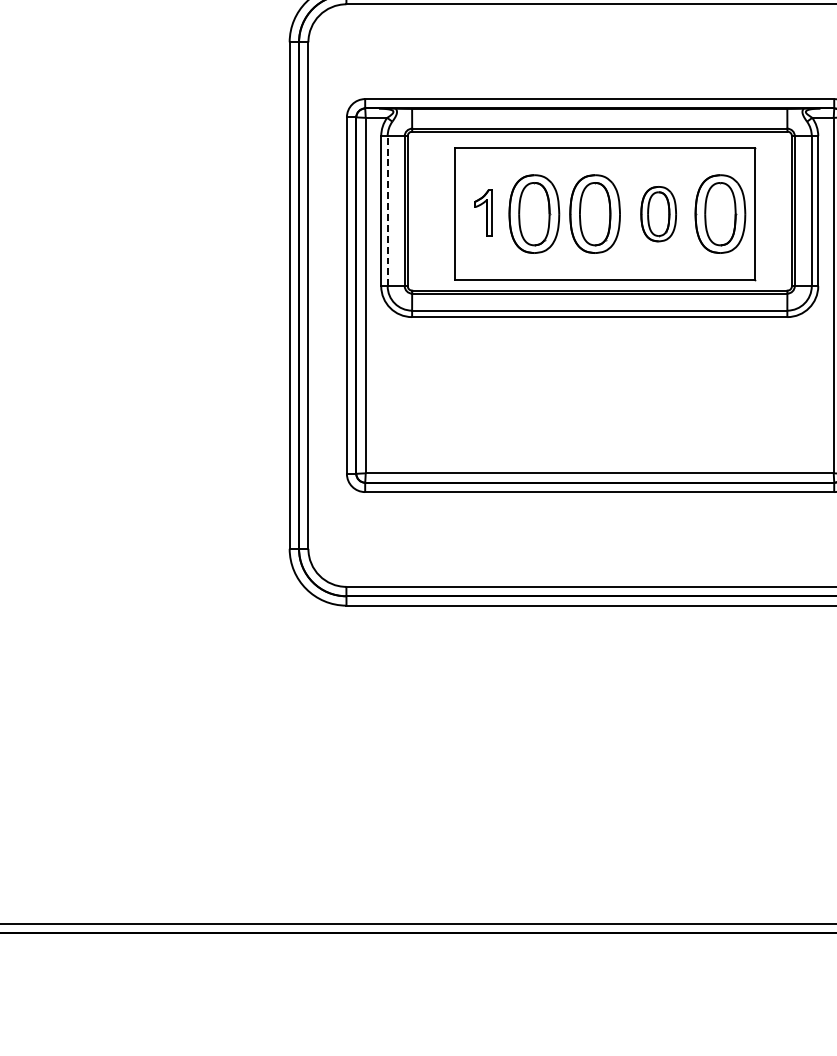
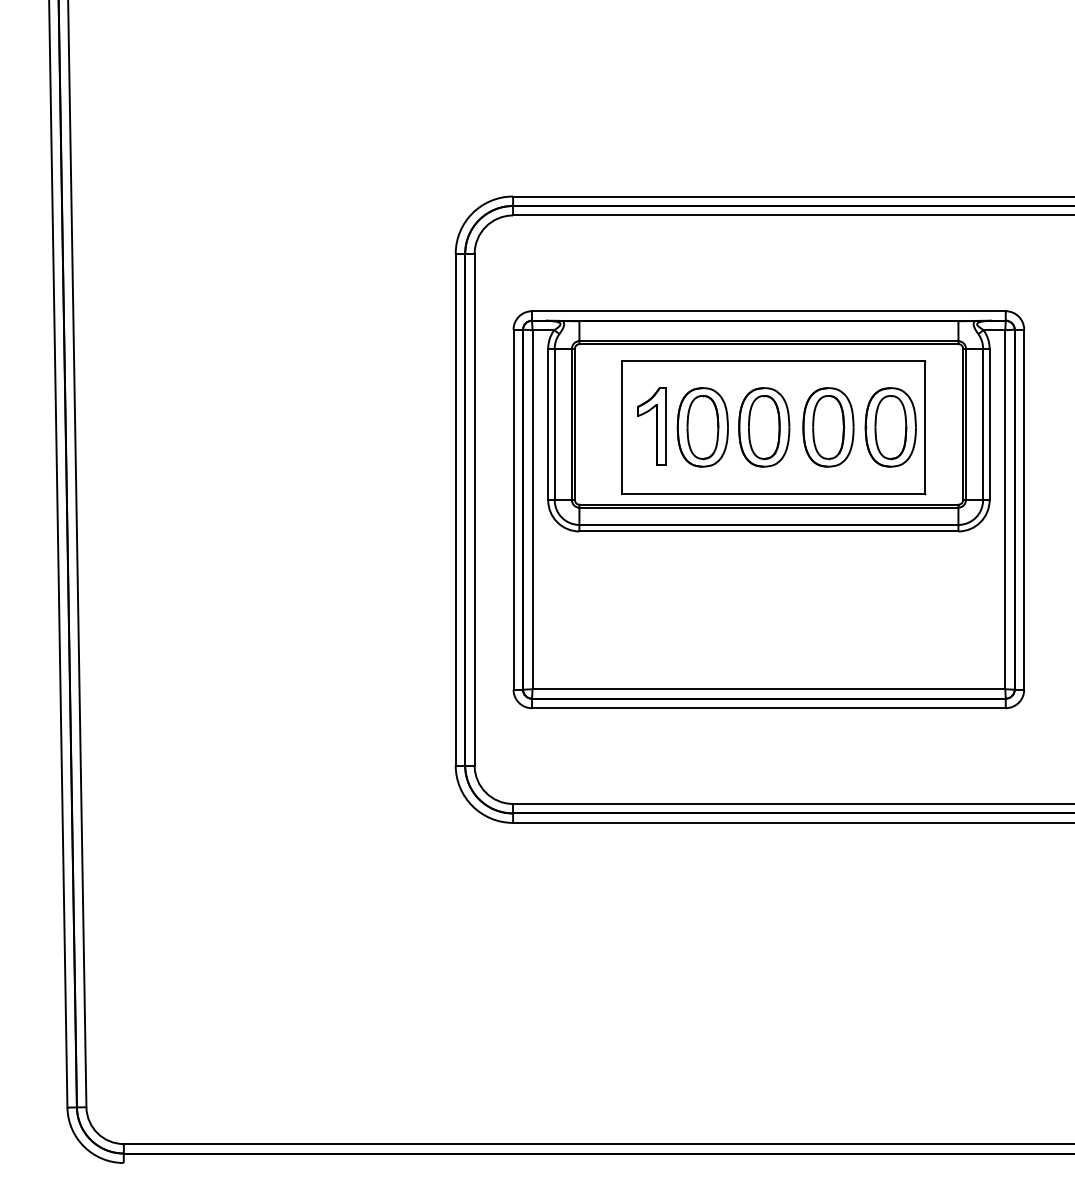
line: (387, 211) -> (554, 424), dashed -> solid
part: (483, 213) -> (651, 426), size x1.67
part: (658, 214) -> (828, 427), size x1.43

